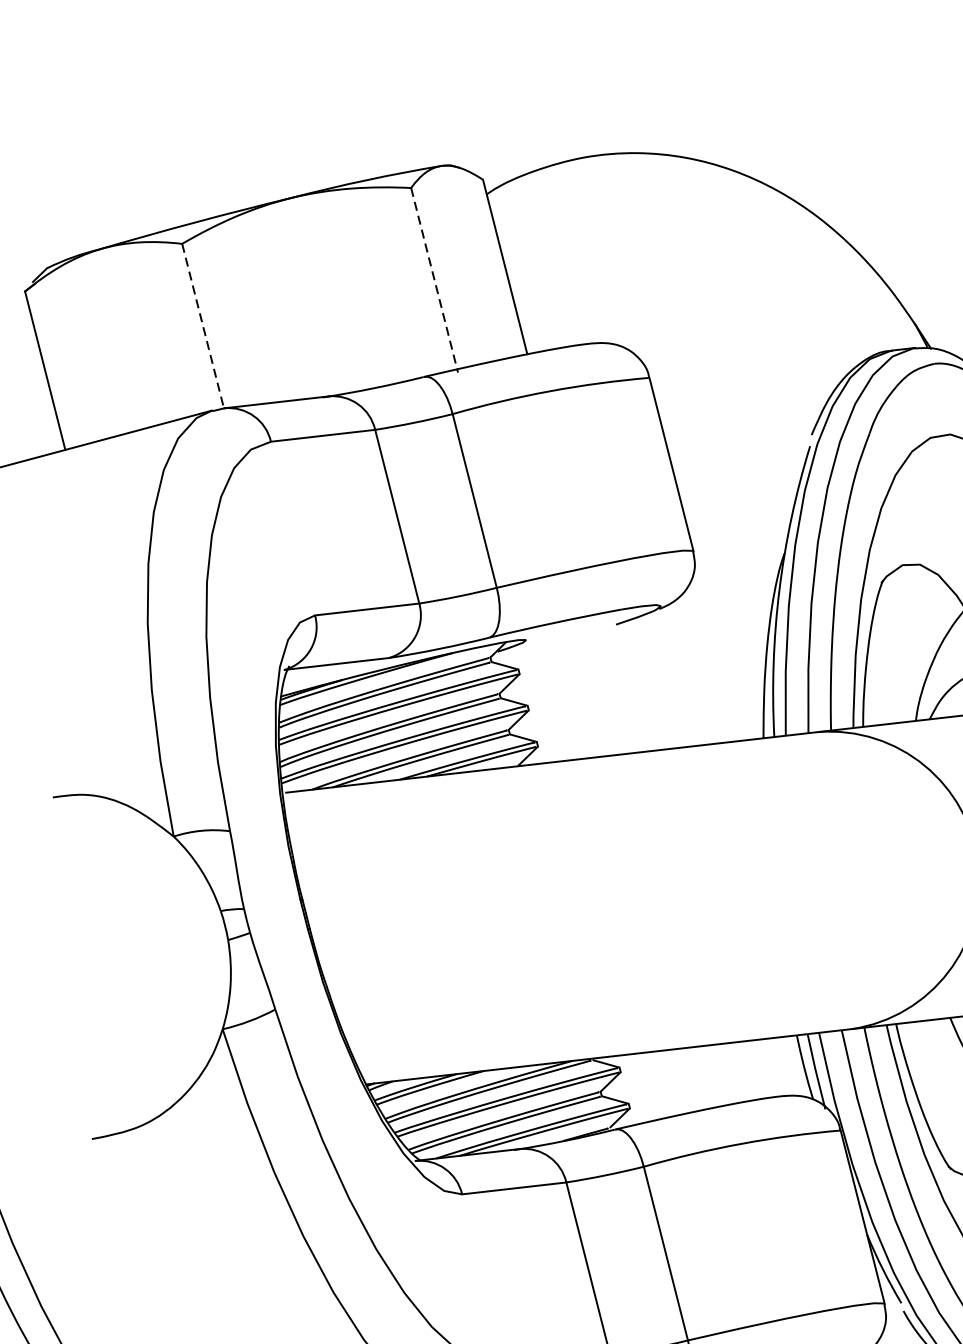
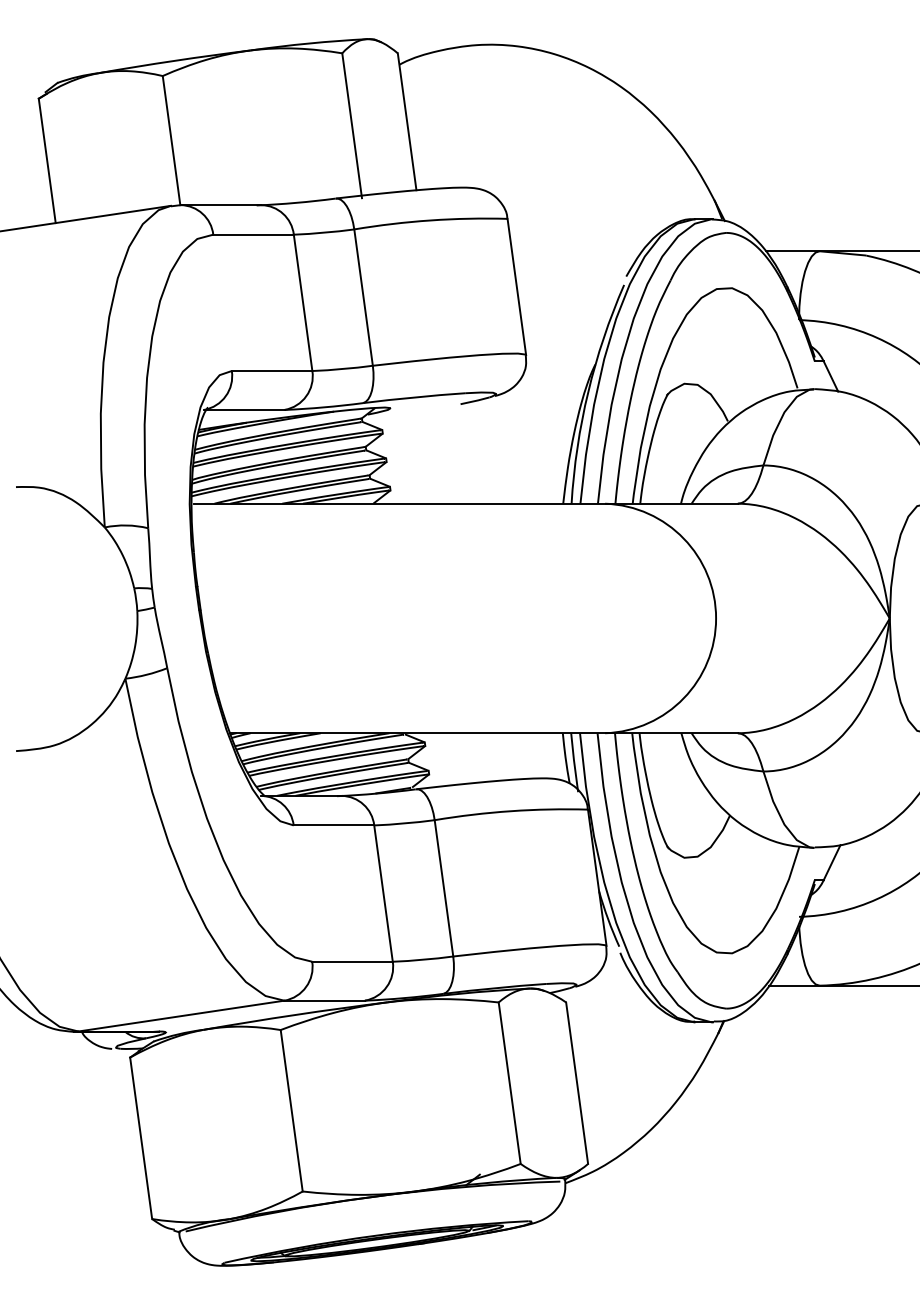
line: (435, 281) -> (352, 126), dashed -> solid
line: (203, 327) -> (171, 141), dashed -> solid

